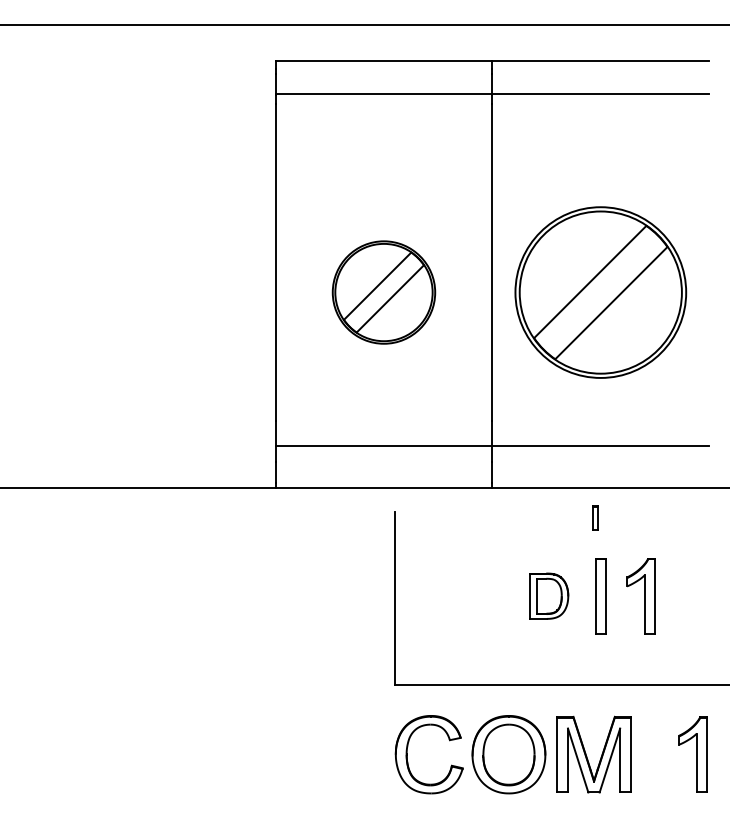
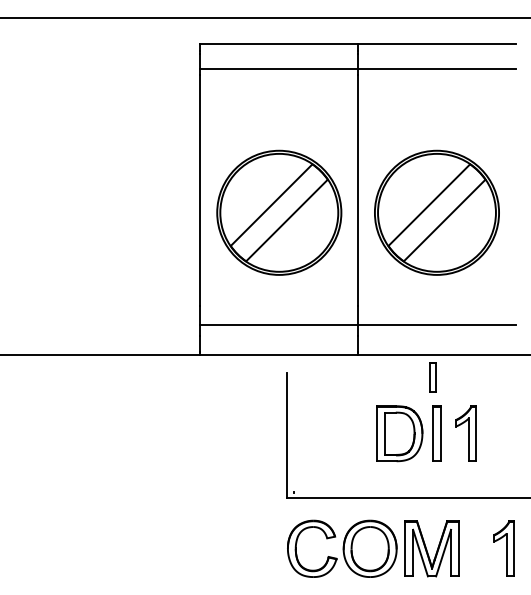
part: (383, 292) -> (278, 212), size x1.67
part: (595, 517) -> (433, 376), size x1.67
part: (549, 595) -> (399, 433), size x1.67

